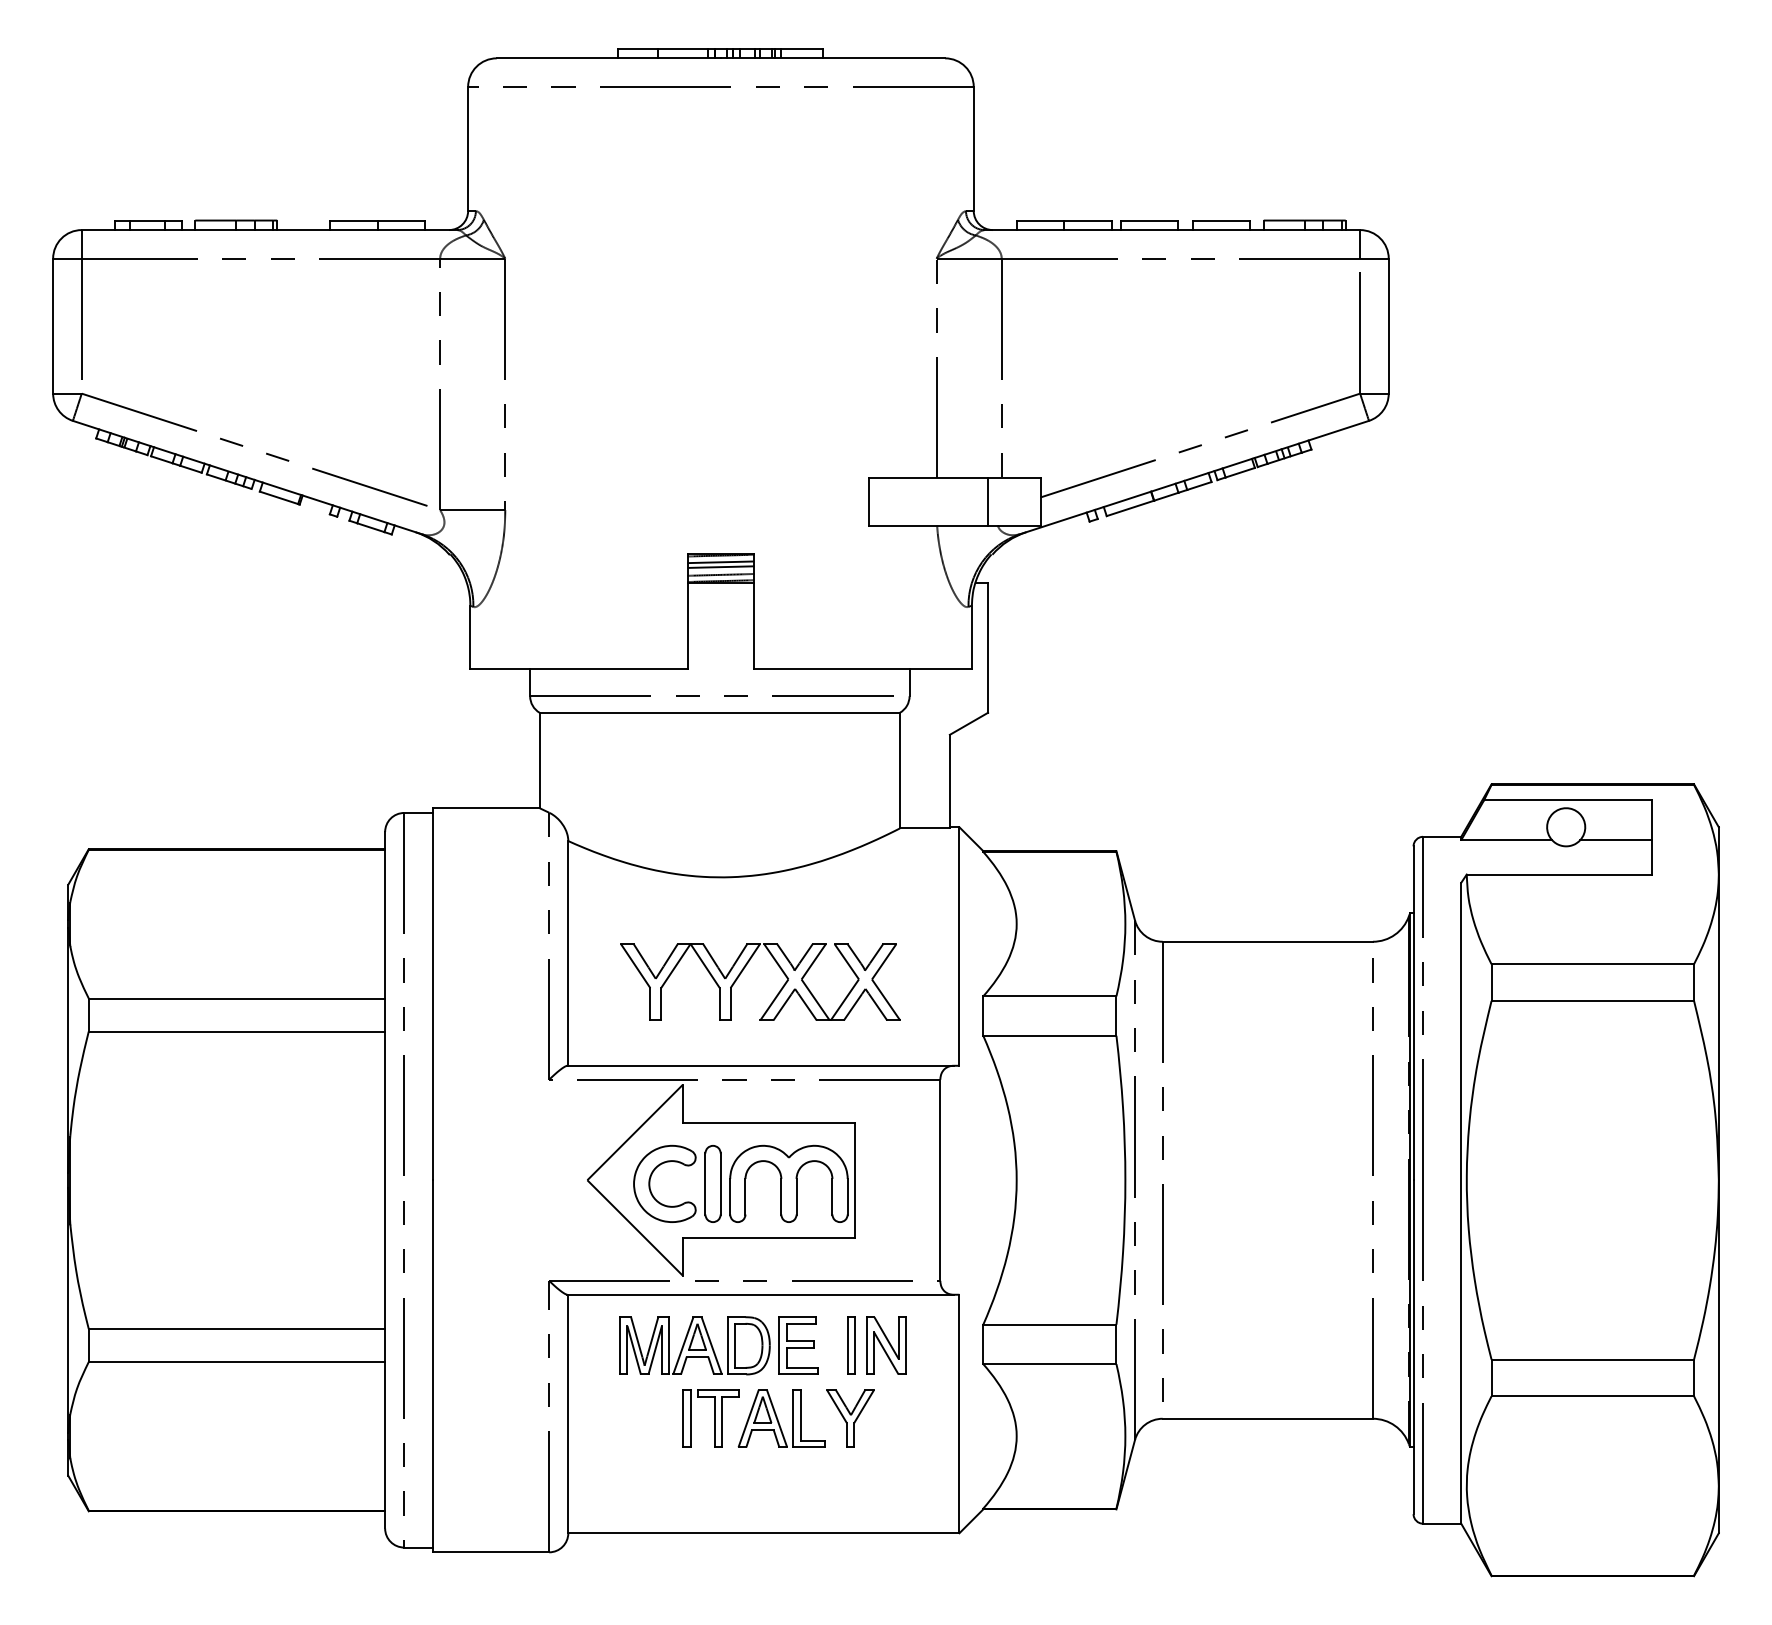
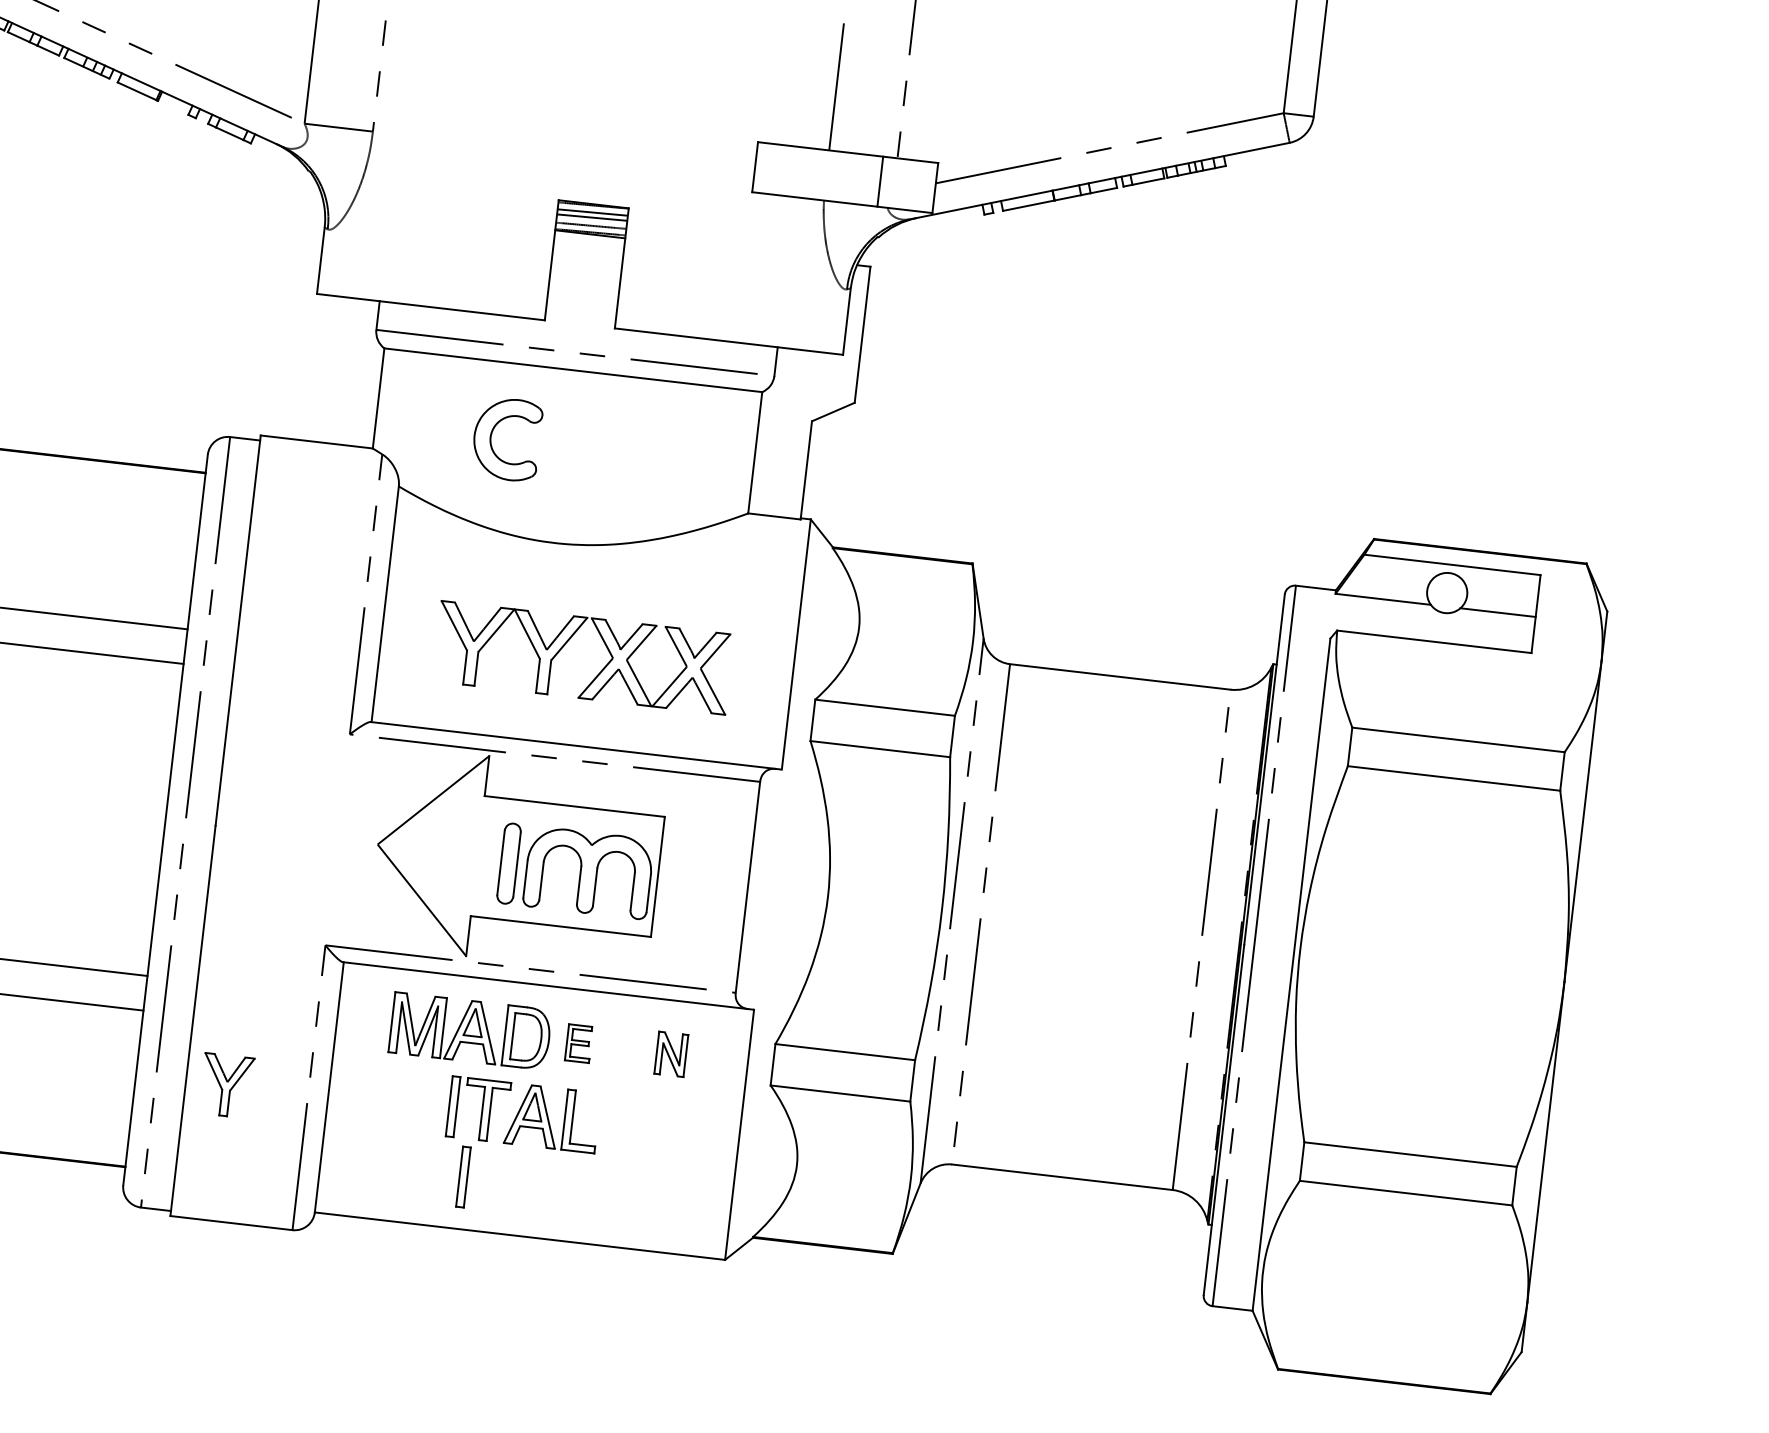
part: (650, 1183) -> (491, 437), moved
part: (798, 1345) -> (579, 1043), size x0.6
part: (851, 1345) -> (463, 1176), moved
part: (886, 1345) -> (671, 1054), size x0.7
part: (850, 1418) -> (226, 1085), moved

